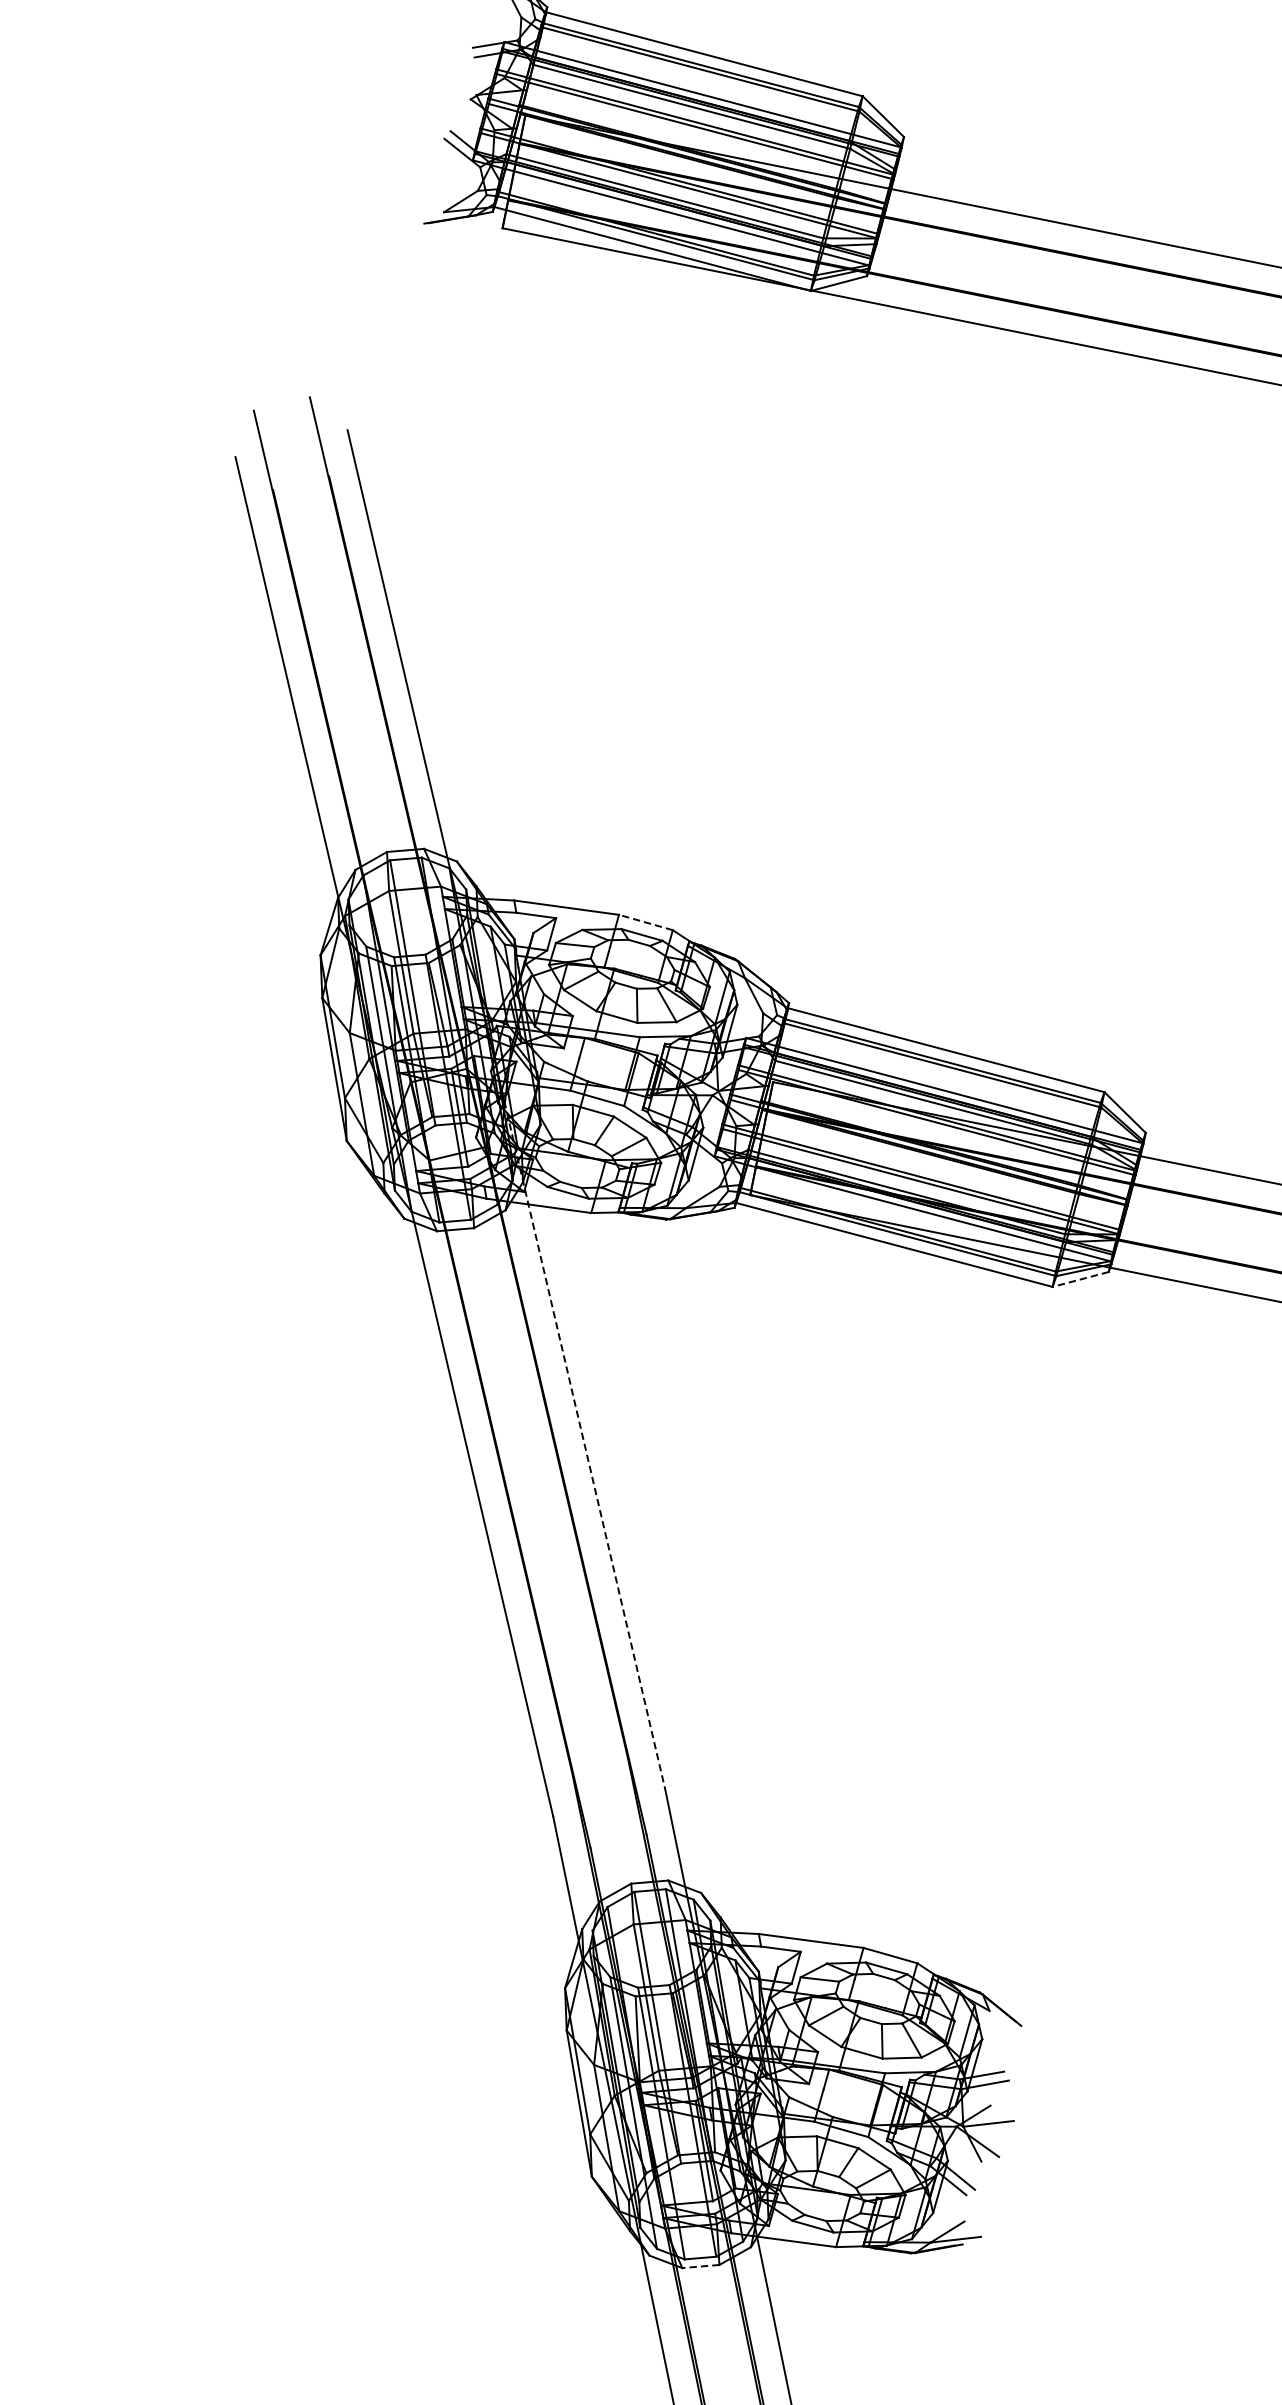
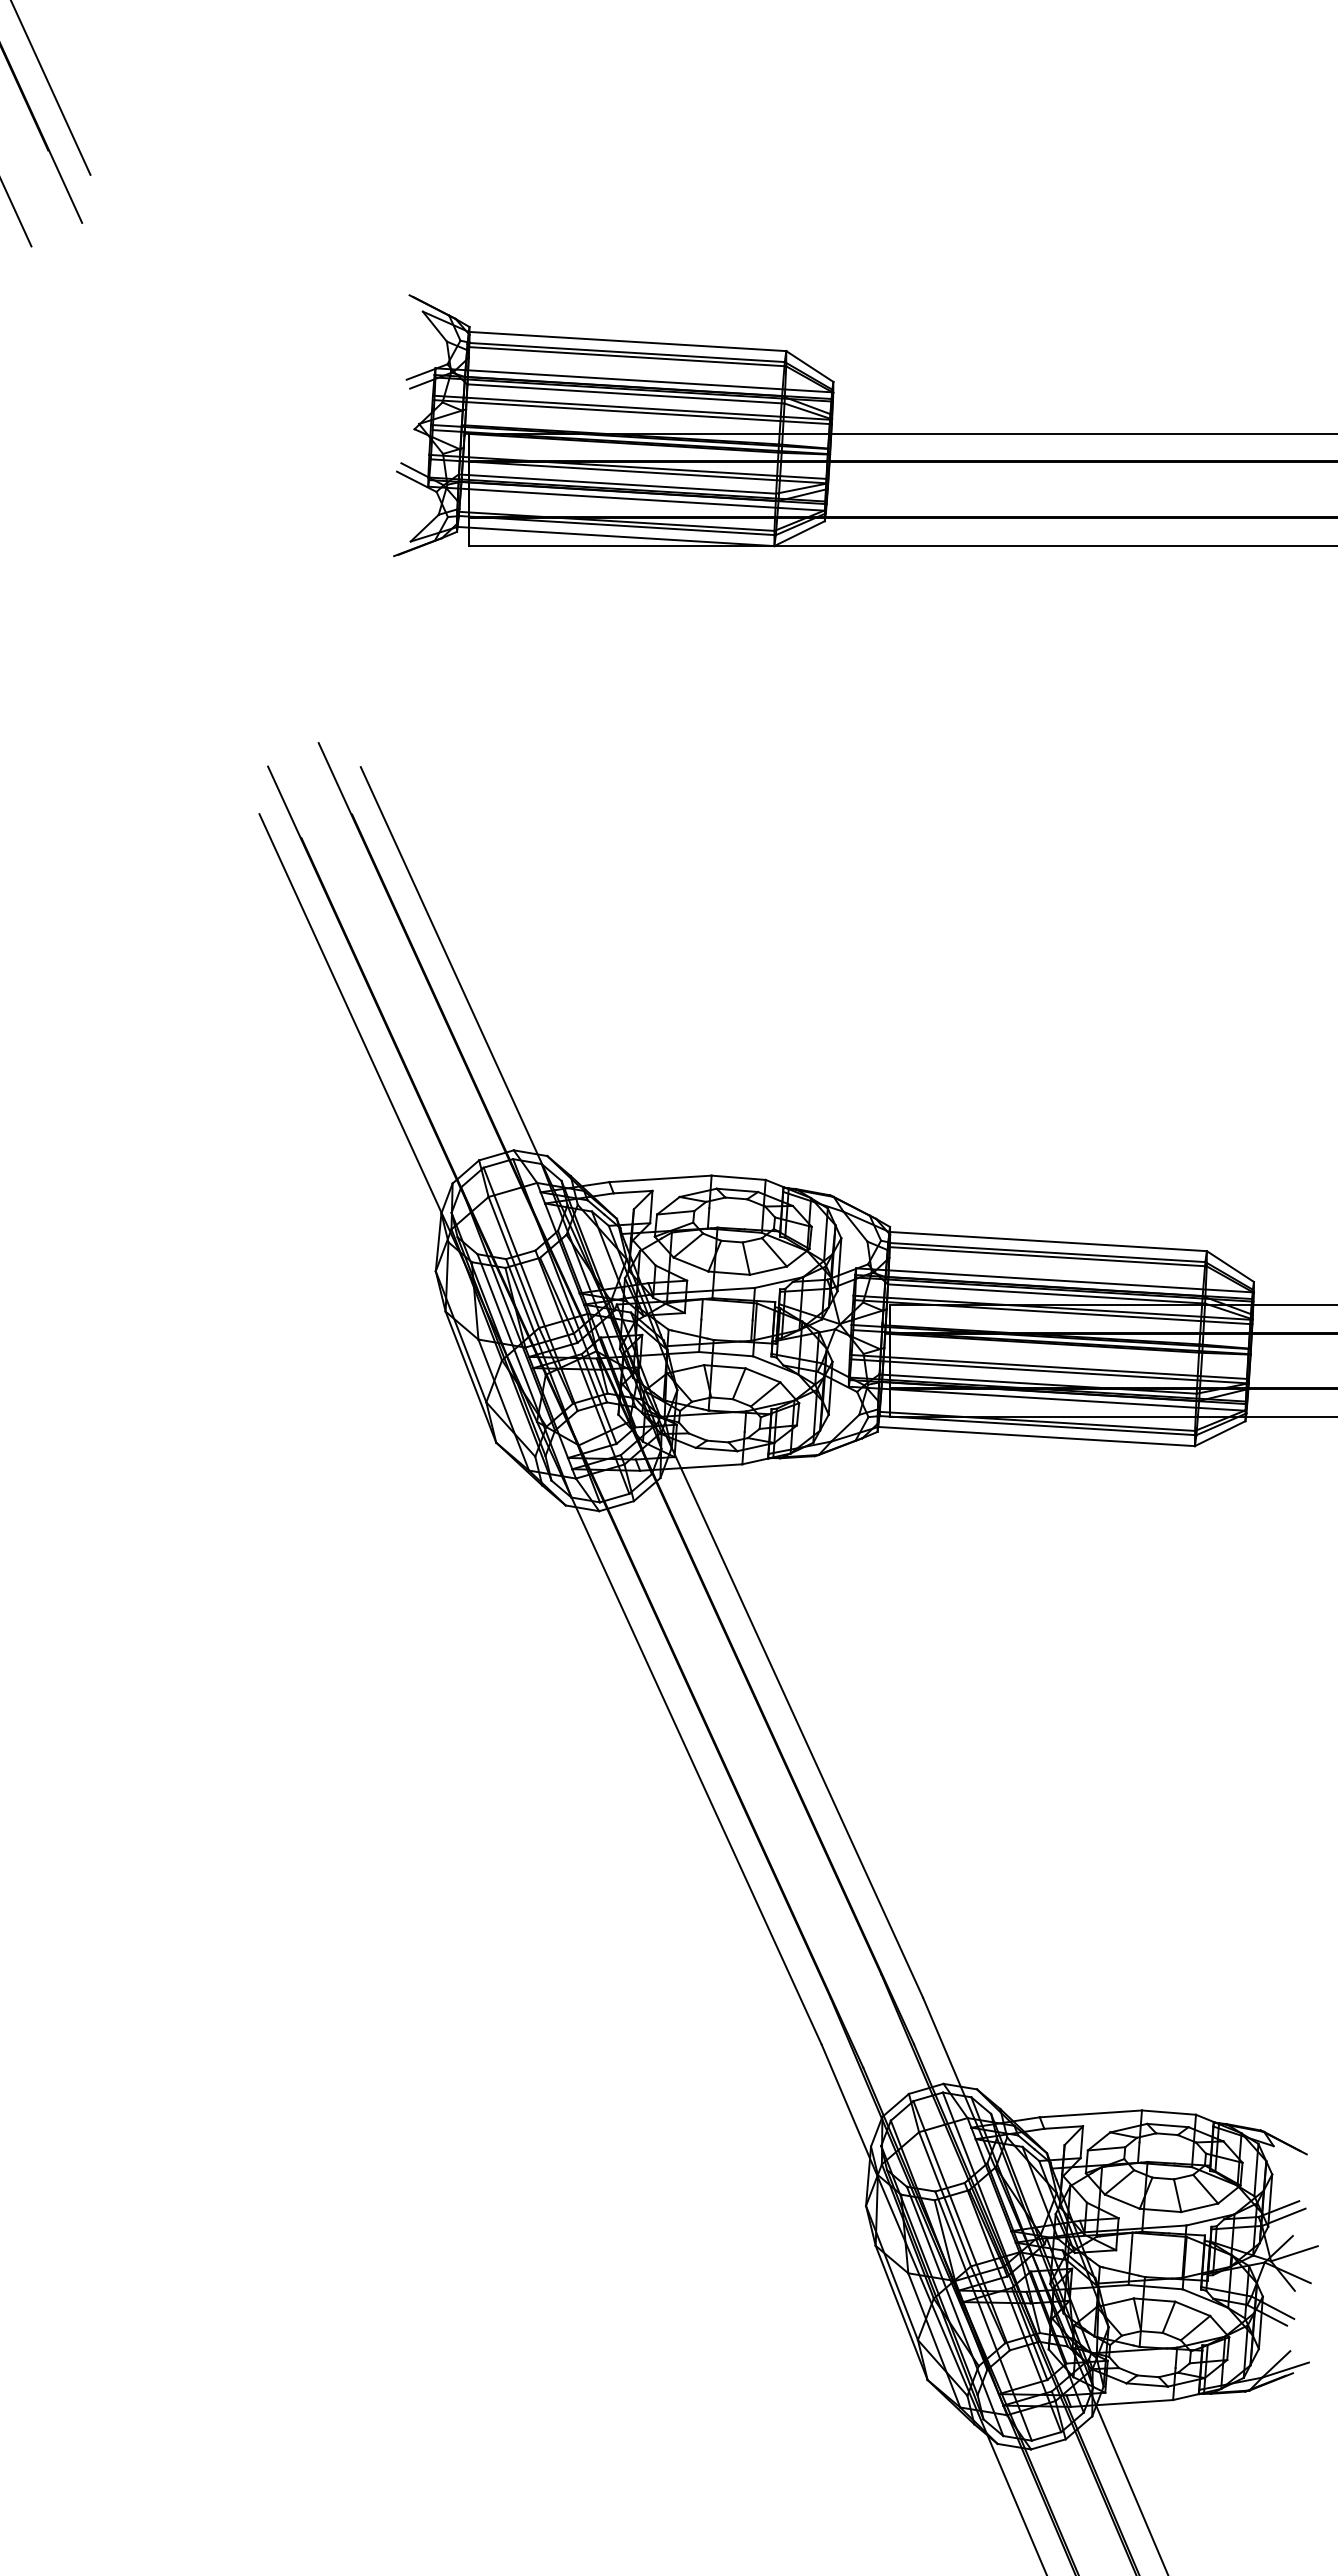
line: (645, 922) -> (738, 1177), dashed -> solid
line: (1080, 1279) -> (1219, 1433), dashed -> solid
line: (584, 1445) -> (780, 1686), dashed -> solid
line: (699, 2266) -> (1047, 2444), dashed -> solid

